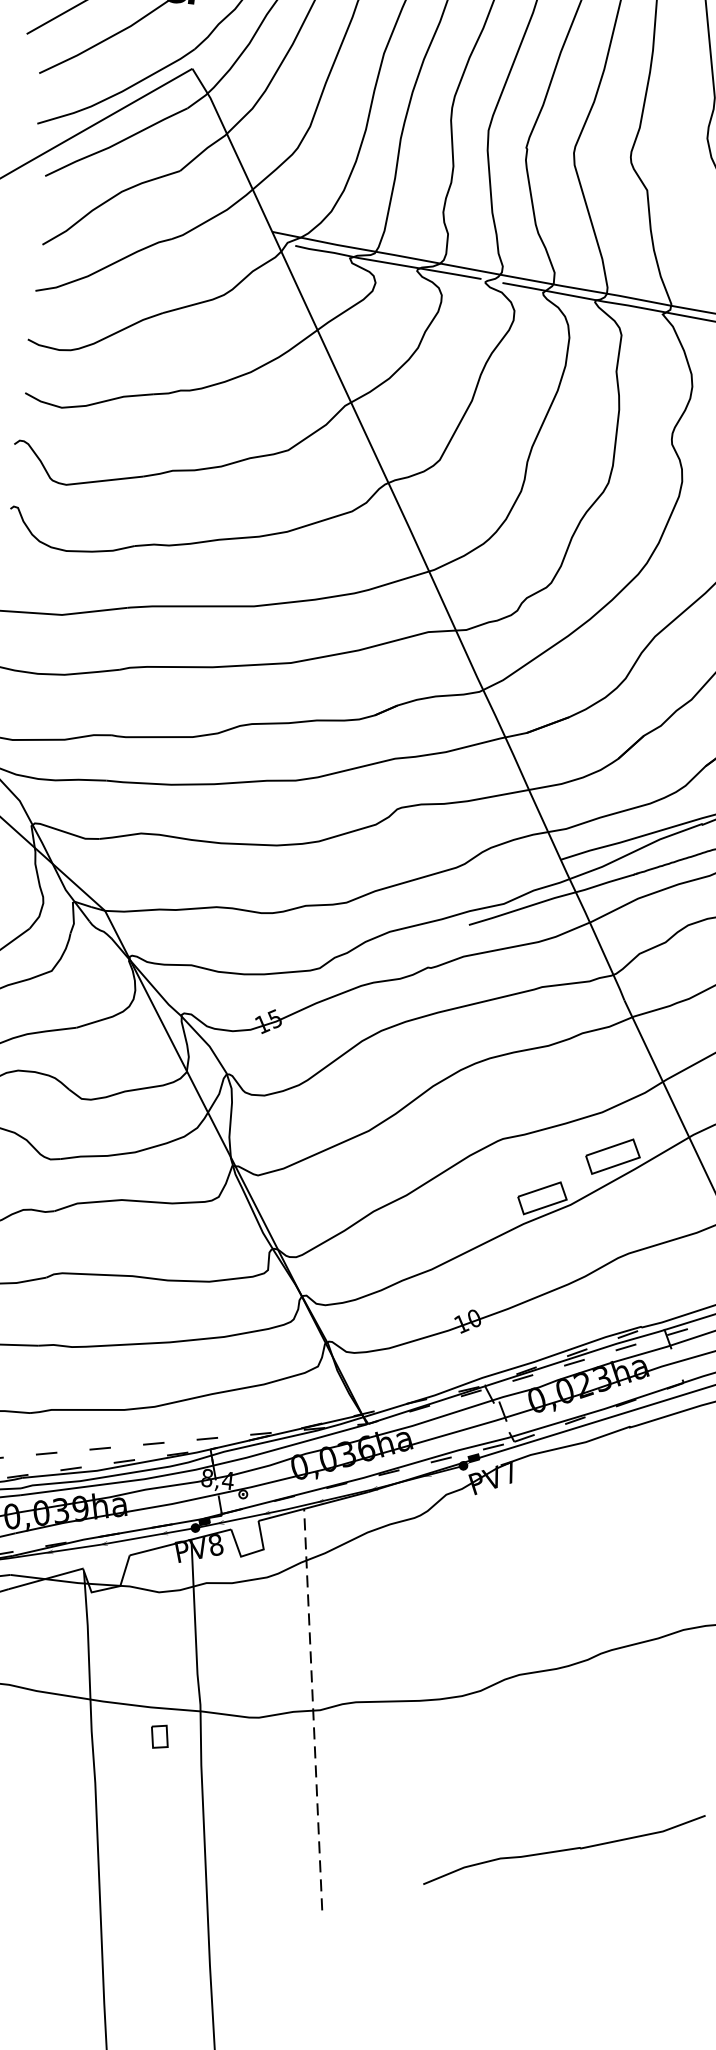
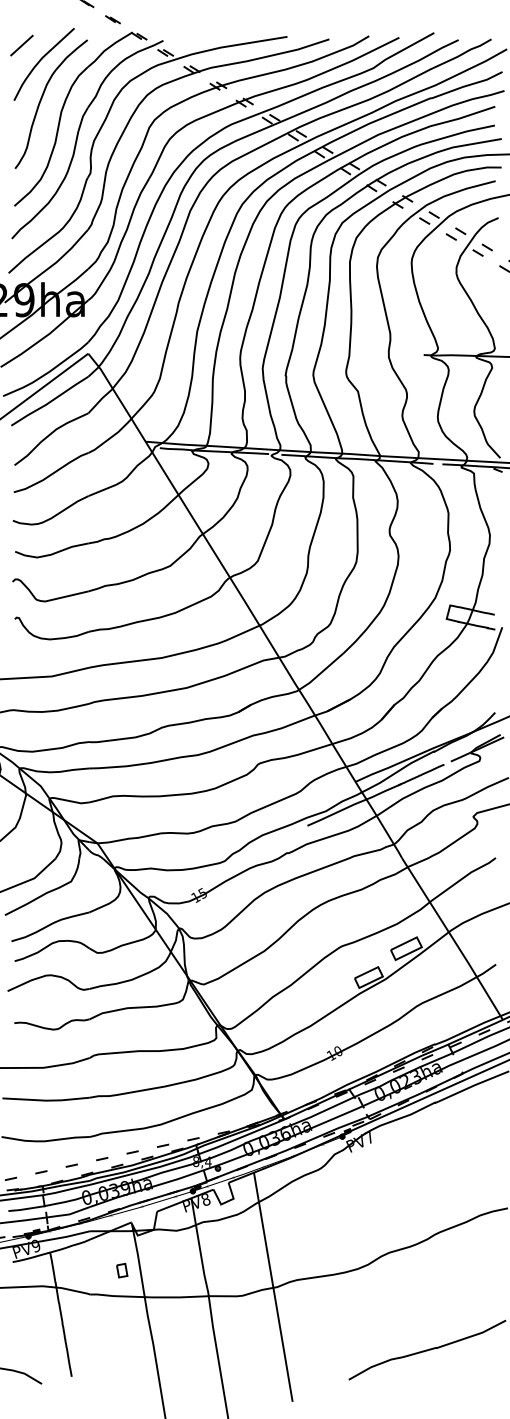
line: (313, 1708) -> (273, 1286), dashed -> solid
part: (160, 1736) -> (122, 1270), moved

